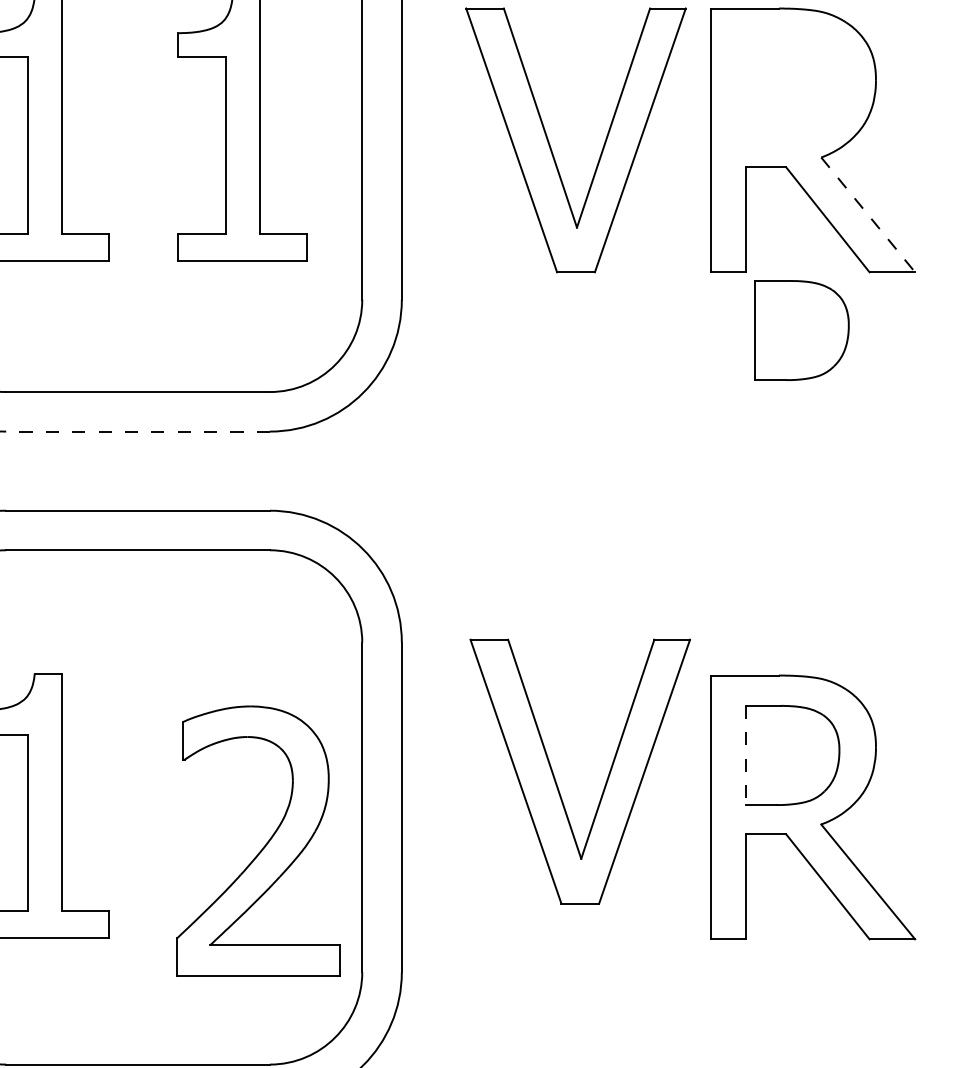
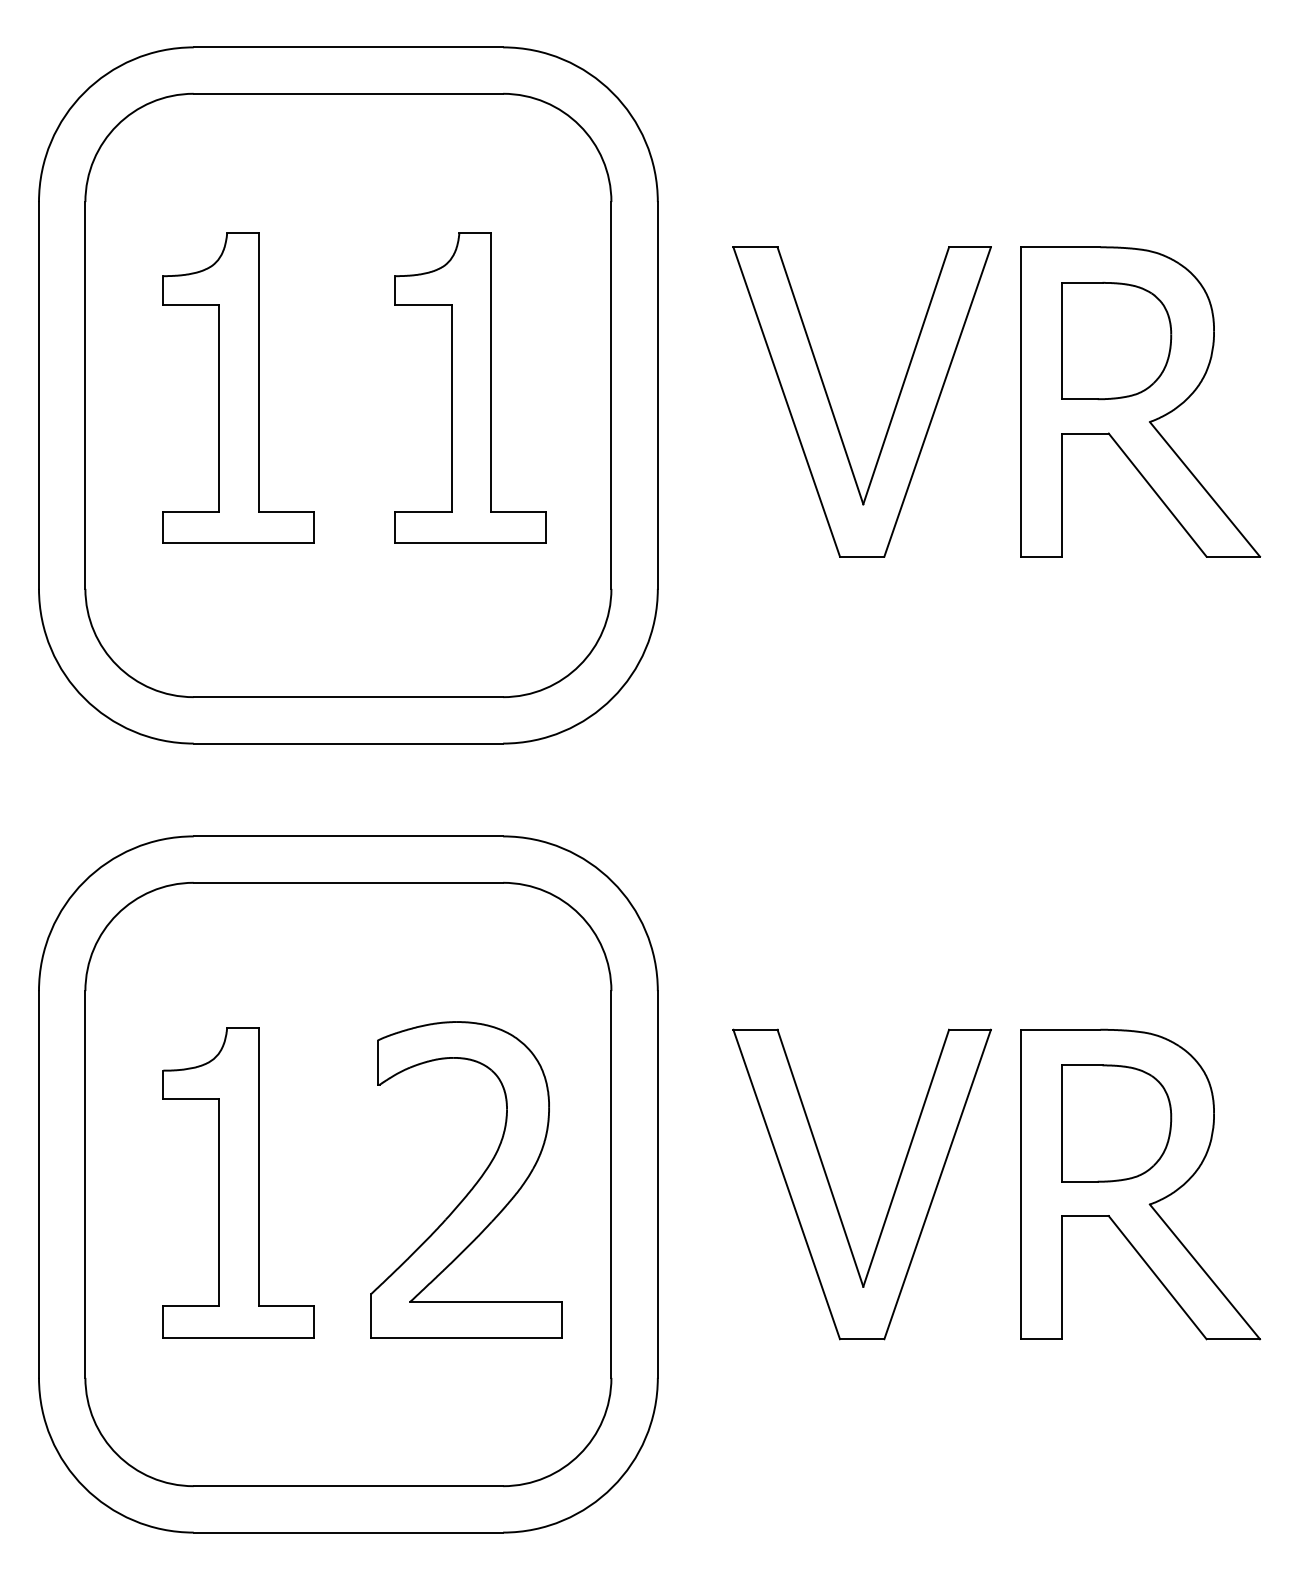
line: (867, 215) -> (1204, 489), dashed -> solid
part: (802, 330) -> (1116, 341), moved
line: (138, 431) -> (348, 743), dashed -> solid
line: (745, 756) -> (1061, 1124), dashed -> solid
part: (555, 779) -> (833, 1193), moved
part: (264, 845) -> (473, 1185), moved

